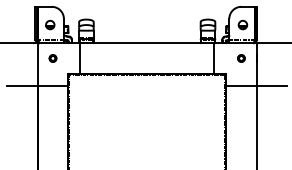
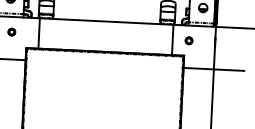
part: (241, 58) -> (189, 40), moved

